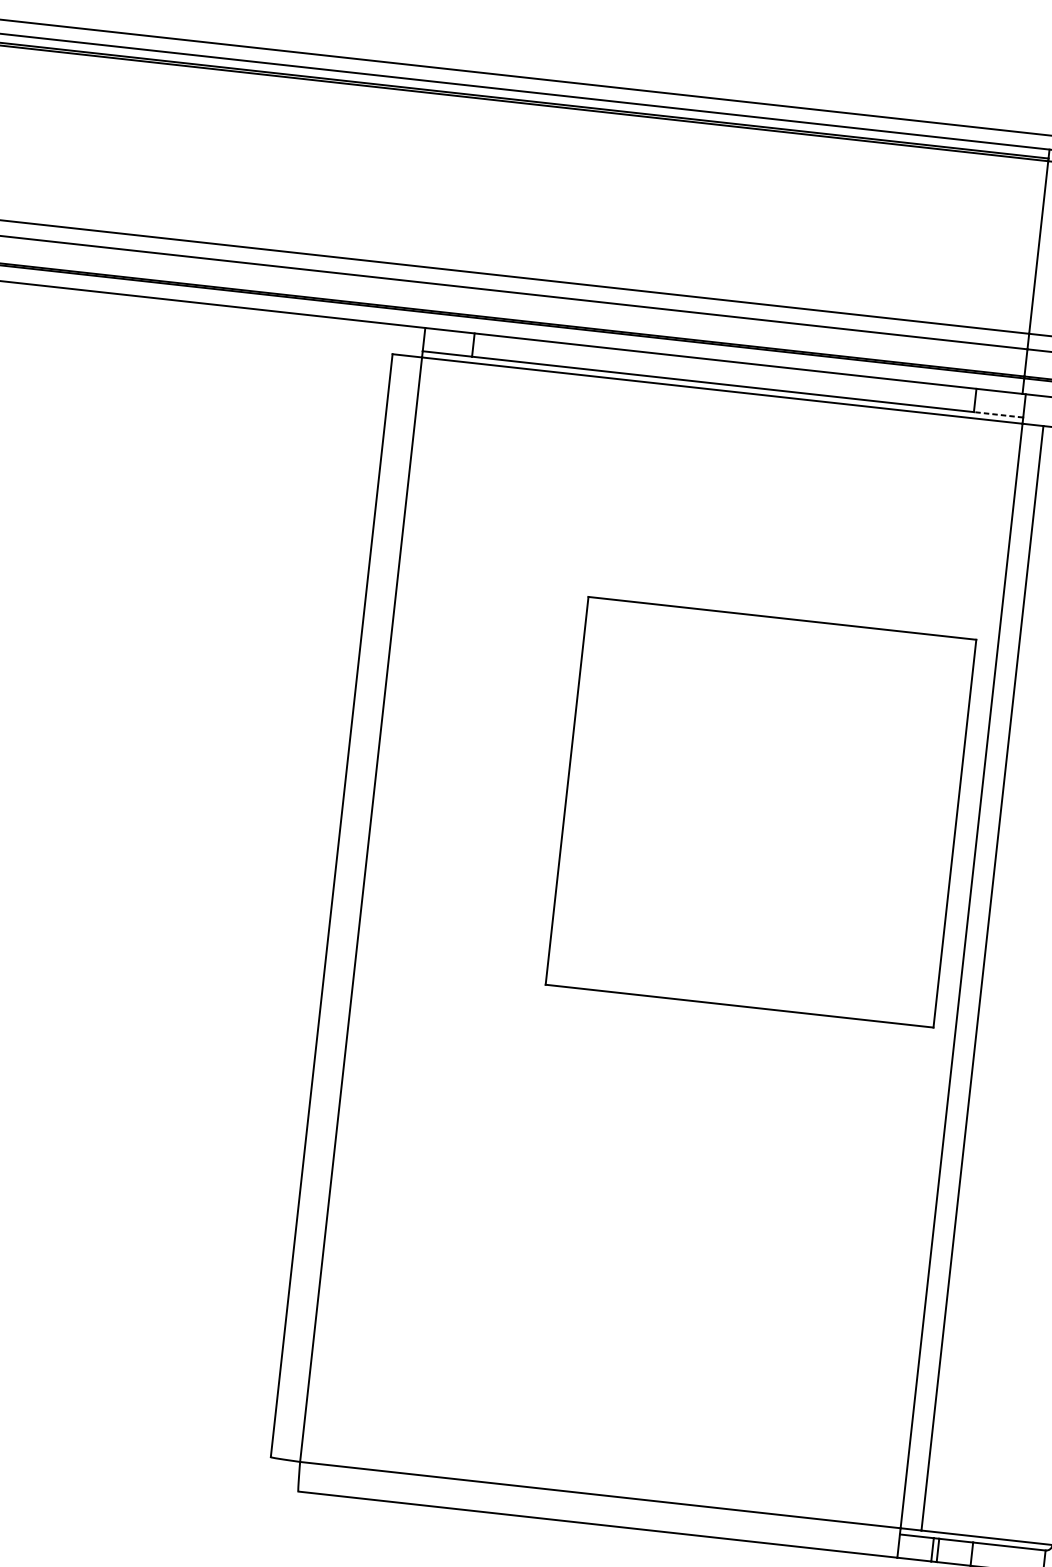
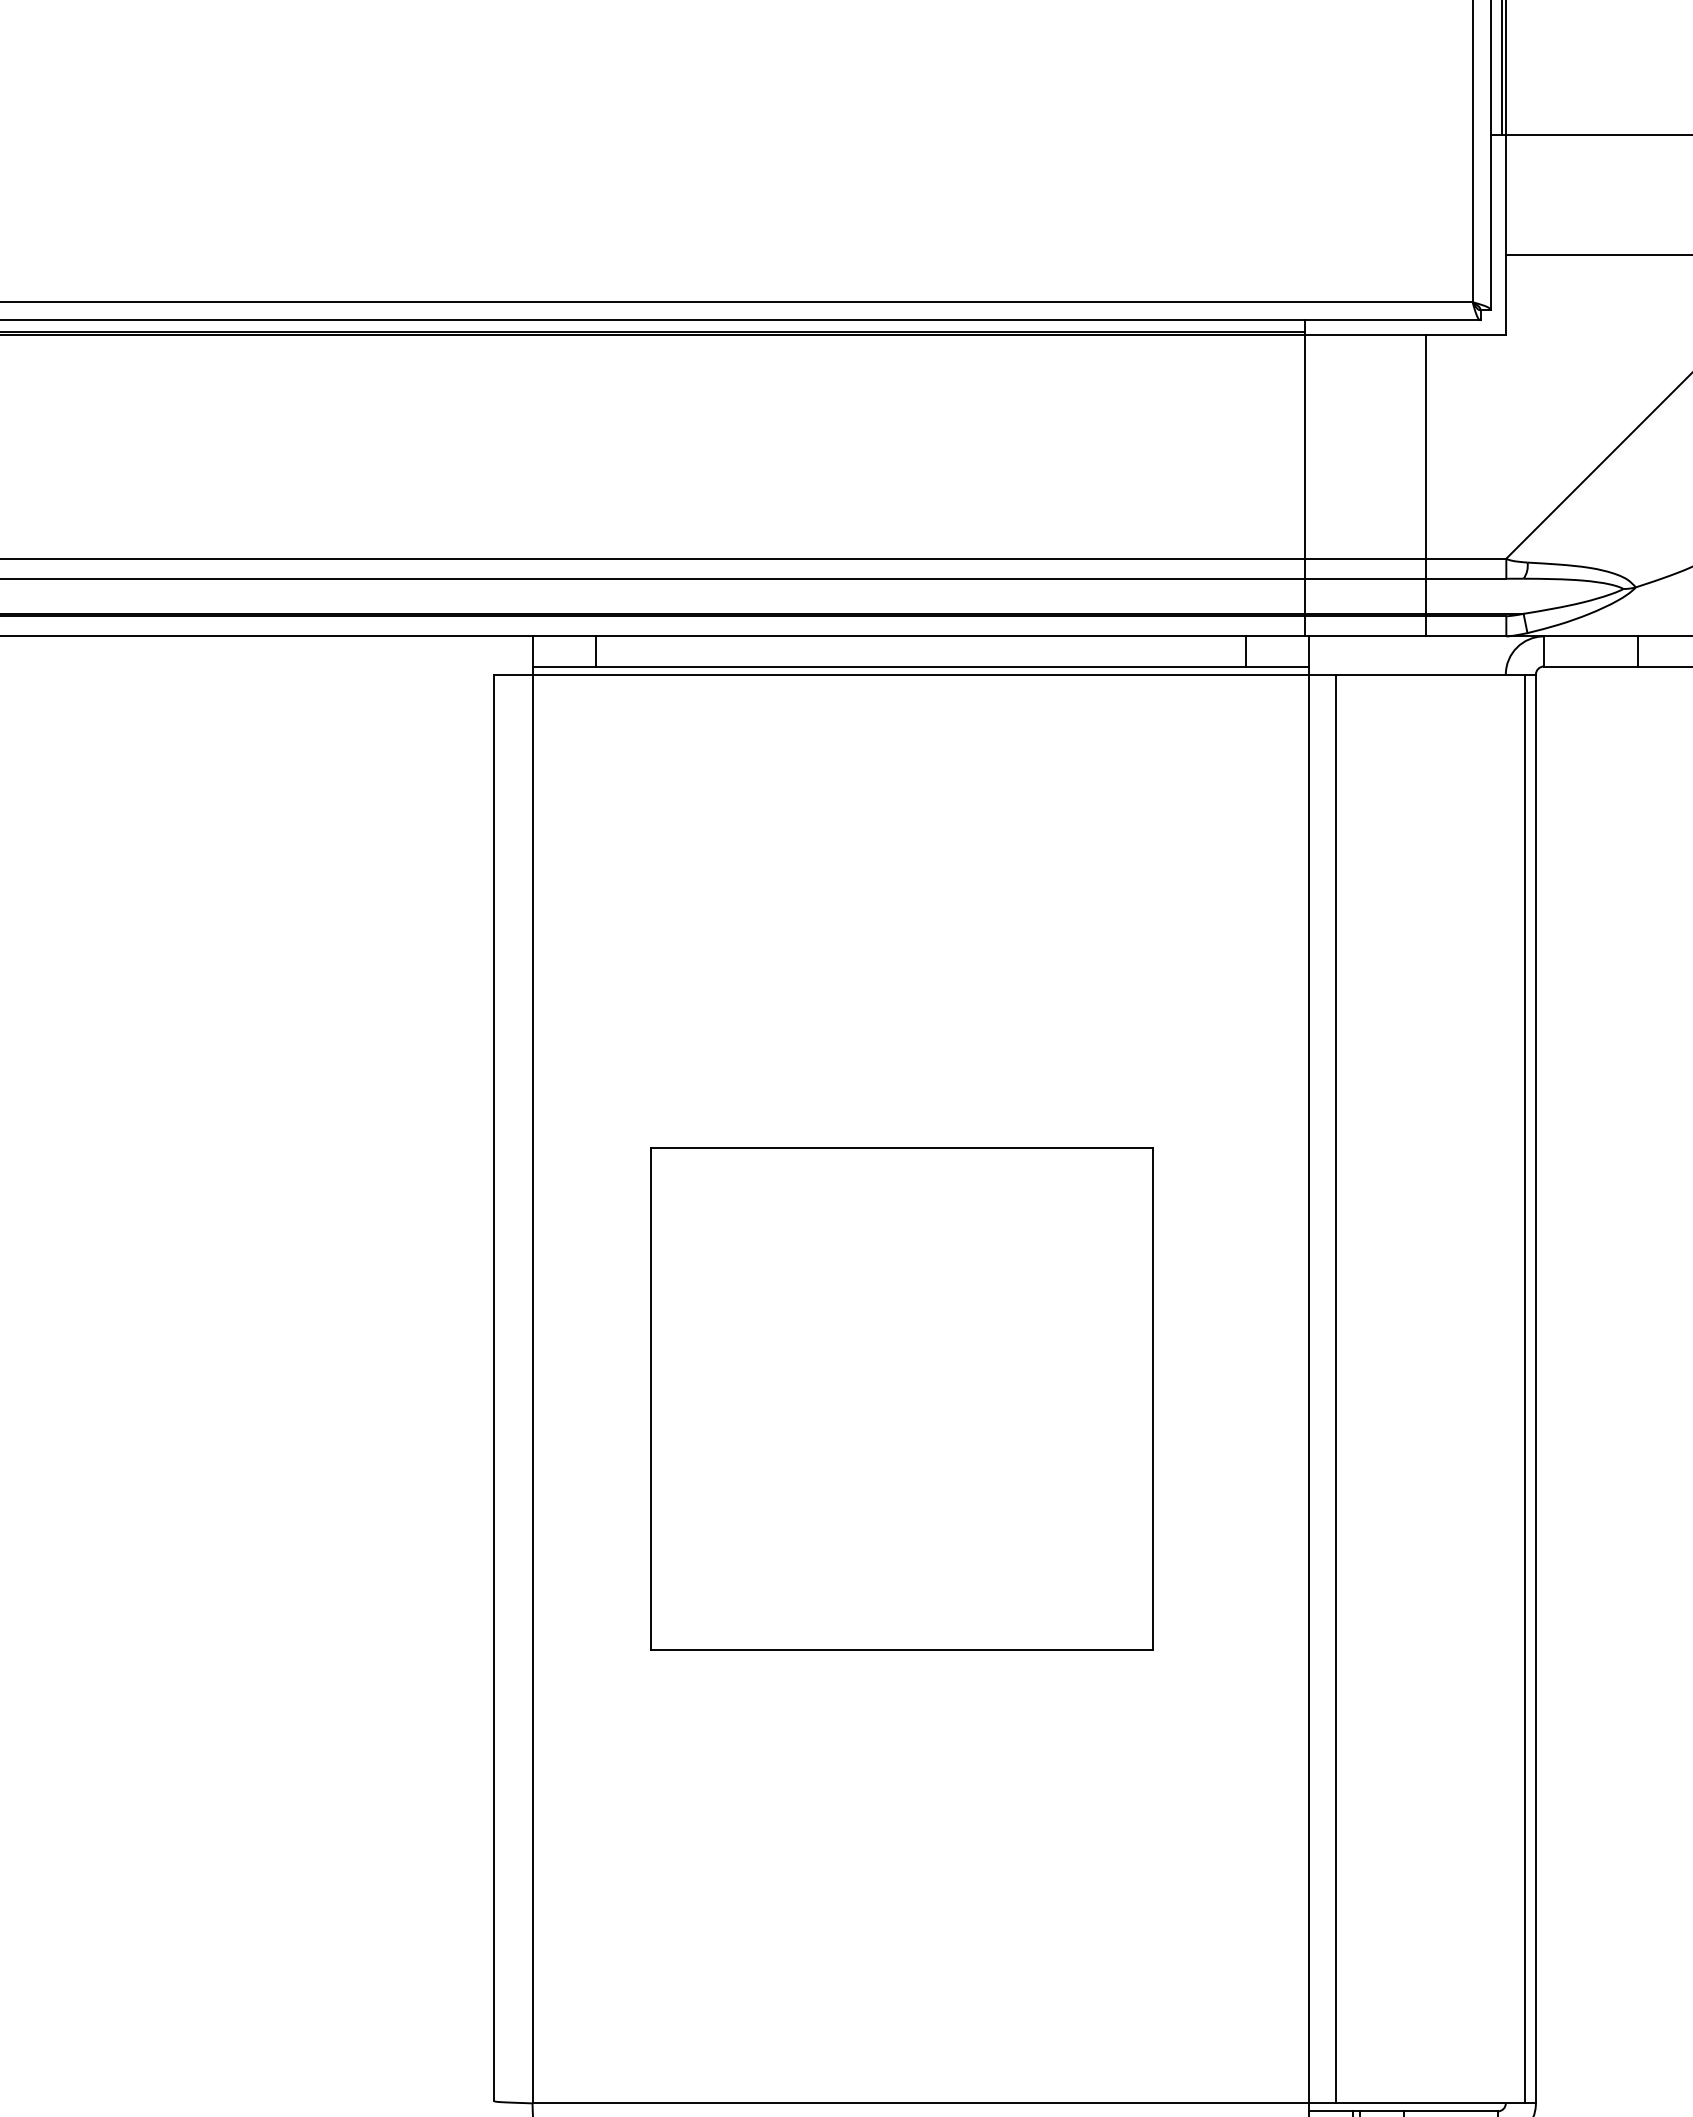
line: (998, 414) -> (1277, 666), dashed -> solid
part: (760, 811) -> (901, 1398), moved

